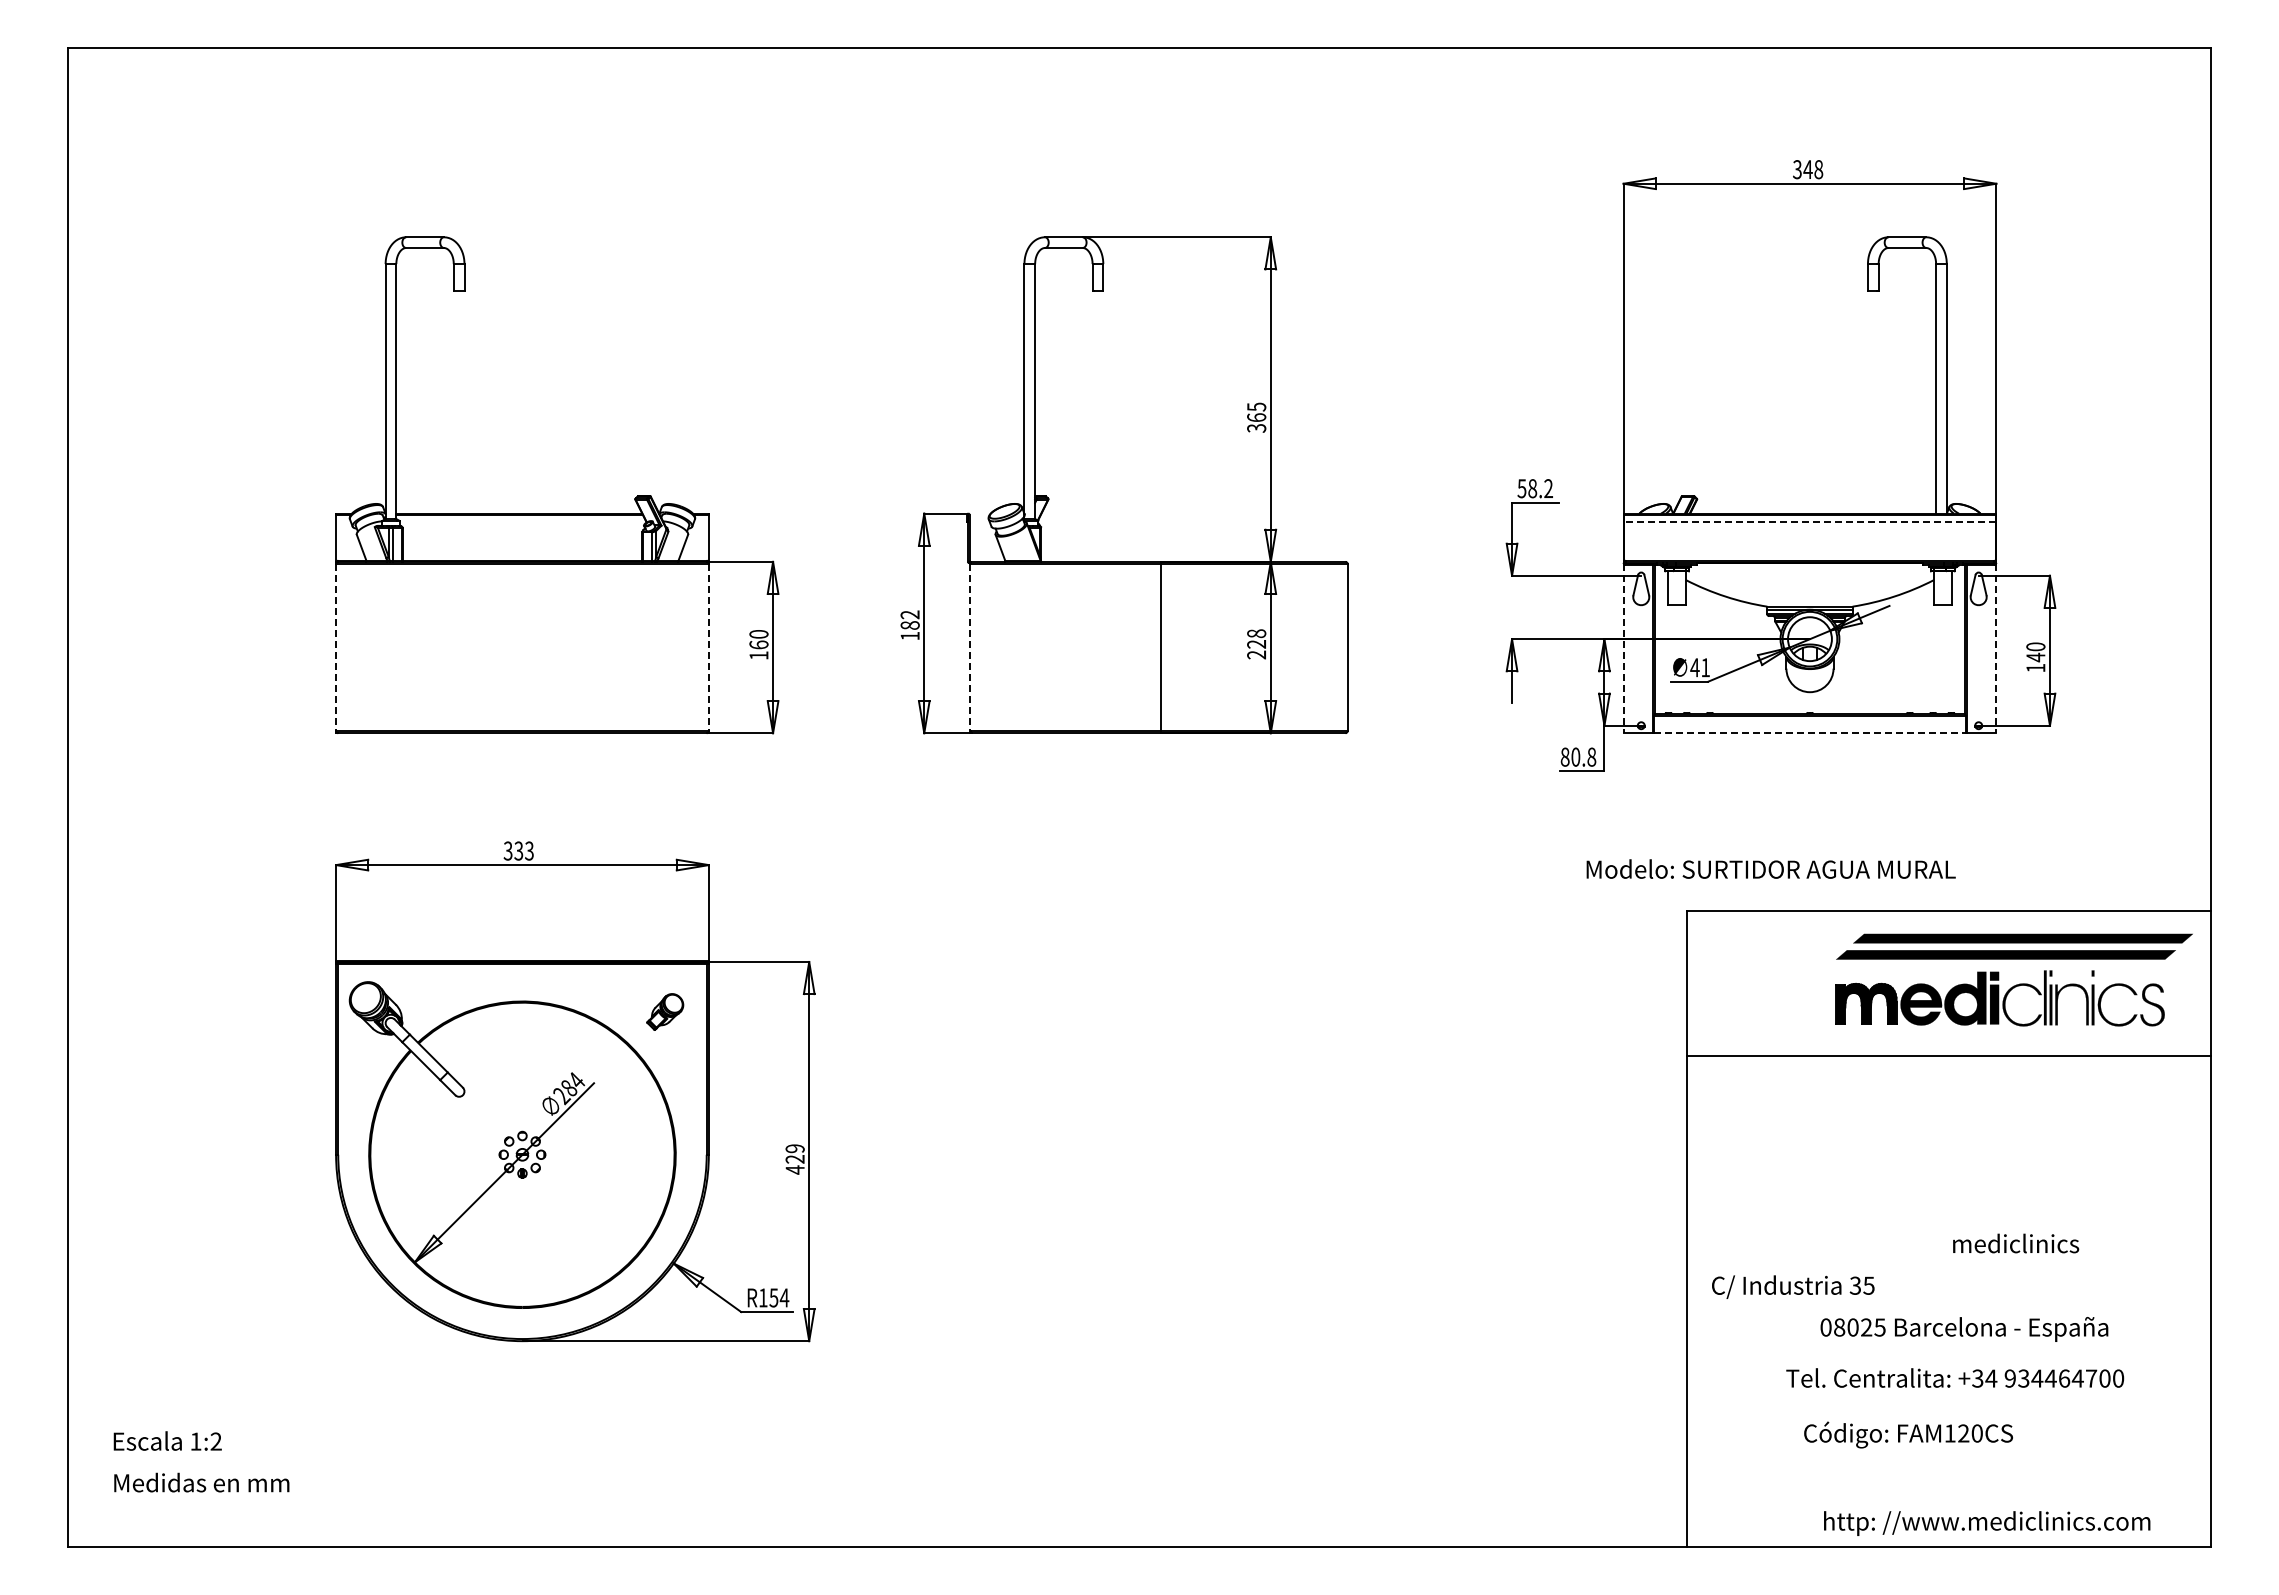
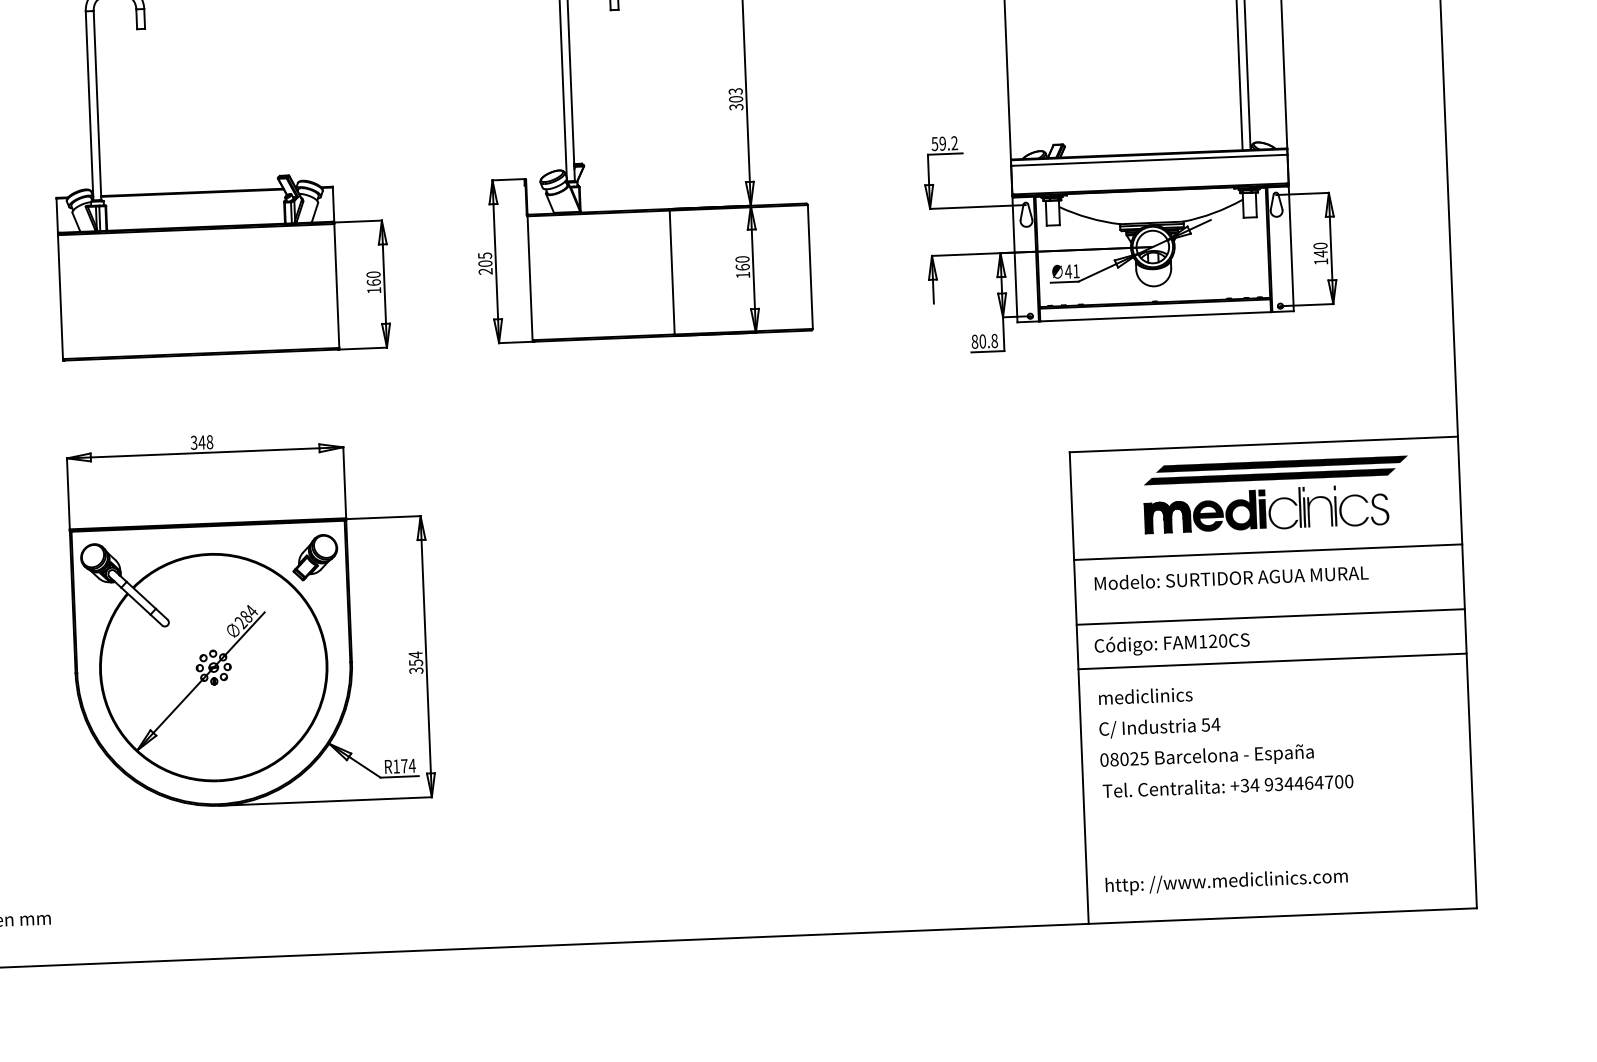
text: (1256, 411) -> (735, 94), 365 -> 303
text: (1532, 488) -> (942, 143), 58.2 -> 59.2
line: (1809, 522) -> (1149, 160), dashed -> solid
text: (909, 625) -> (484, 263), 182 -> 205
text: (1256, 644) -> (742, 267), 228 -> 160
line: (336, 647) -> (60, 297), dashed -> solid
line: (708, 647) -> (336, 286), dashed -> solid
line: (969, 648) -> (530, 278), dashed -> solid
line: (1623, 648) -> (1014, 259), dashed -> solid
line: (1996, 648) -> (1291, 248), dashed -> solid
line: (1809, 733) -> (1155, 316), dashed -> solid
text: (523, 850) -> (205, 441), 333 -> 348
text: (1770, 868) -> (1231, 577), moved
part: (2013, 979) -> (1276, 494), moved
part: (665, 1011) -> (315, 557), size x1.67
line: (1948, 1143) -> (1270, 616), added
text: (794, 1159) -> (415, 662), 429 -> 354
line: (1948, 1203) -> (1272, 661), added
text: (2016, 1243) -> (1146, 696), moved
text: (1862, 1285) -> (1211, 724), 35 -> 54
text: (773, 1297) -> (404, 765), R154 -> R174
text: (1964, 1329) -> (1207, 757), moved
text: (1955, 1377) -> (1228, 785), moved
text: (1908, 1434) -> (1172, 643), moved
text: (1987, 1523) -> (1226, 882), moved

